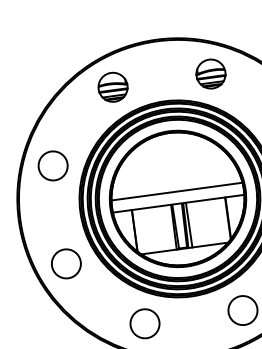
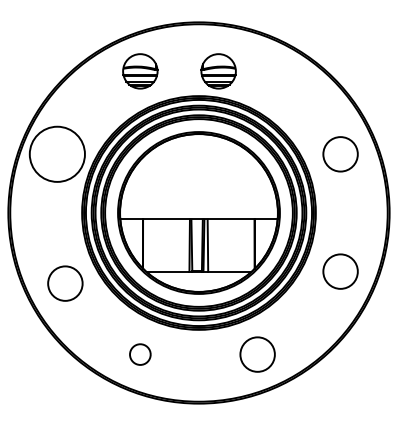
part: (210, 74) -> (218, 71), moved
circle: (53, 166) -> (57, 154), size x1.6
line: (176, 191) -> (198, 204), removed
circle: (66, 263) -> (65, 283), moved
circle: (145, 323) -> (140, 354), size x0.6

